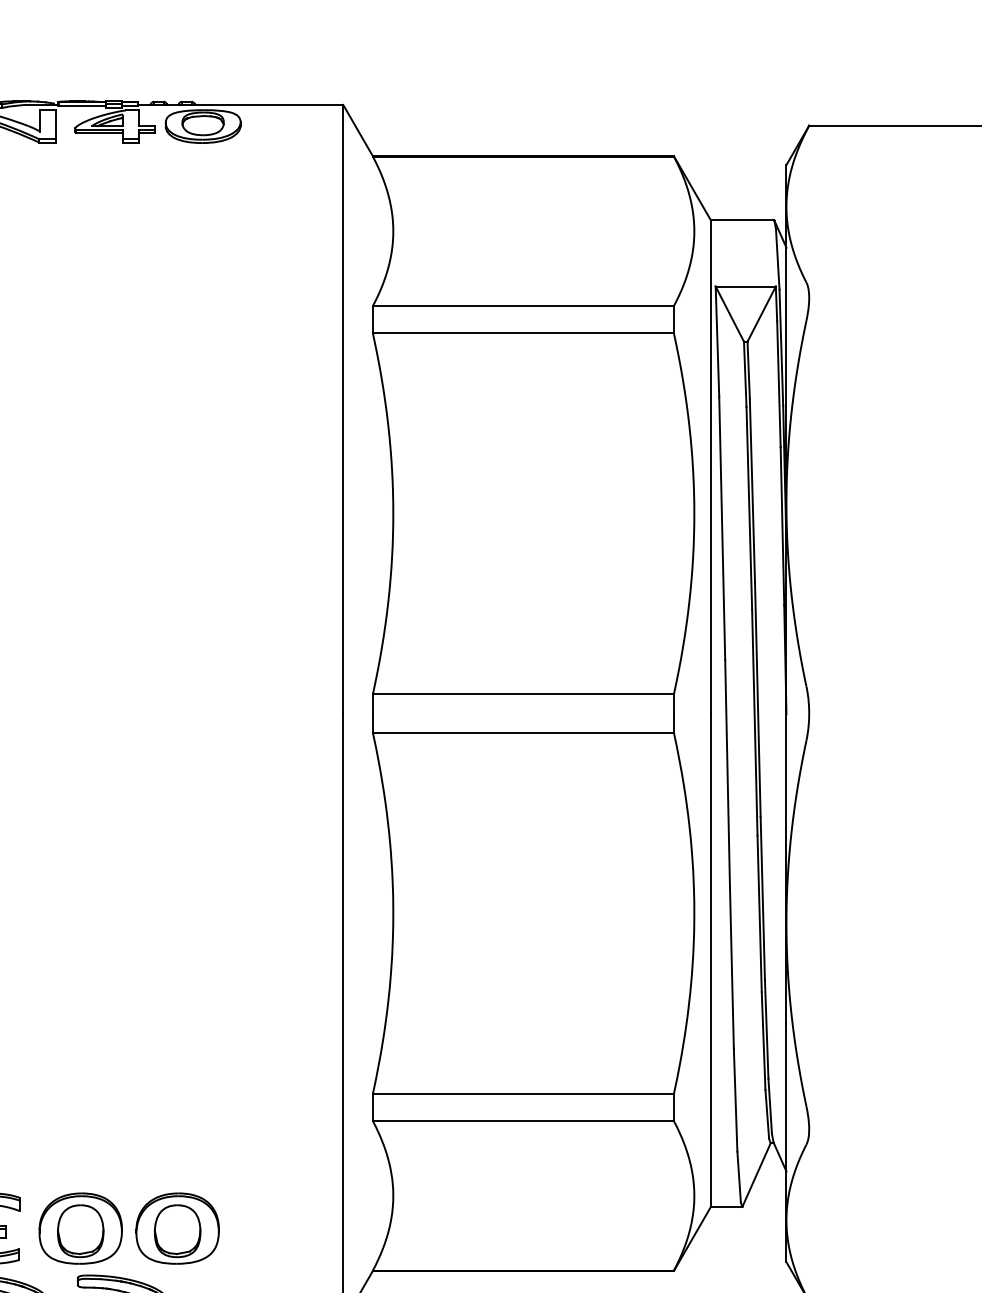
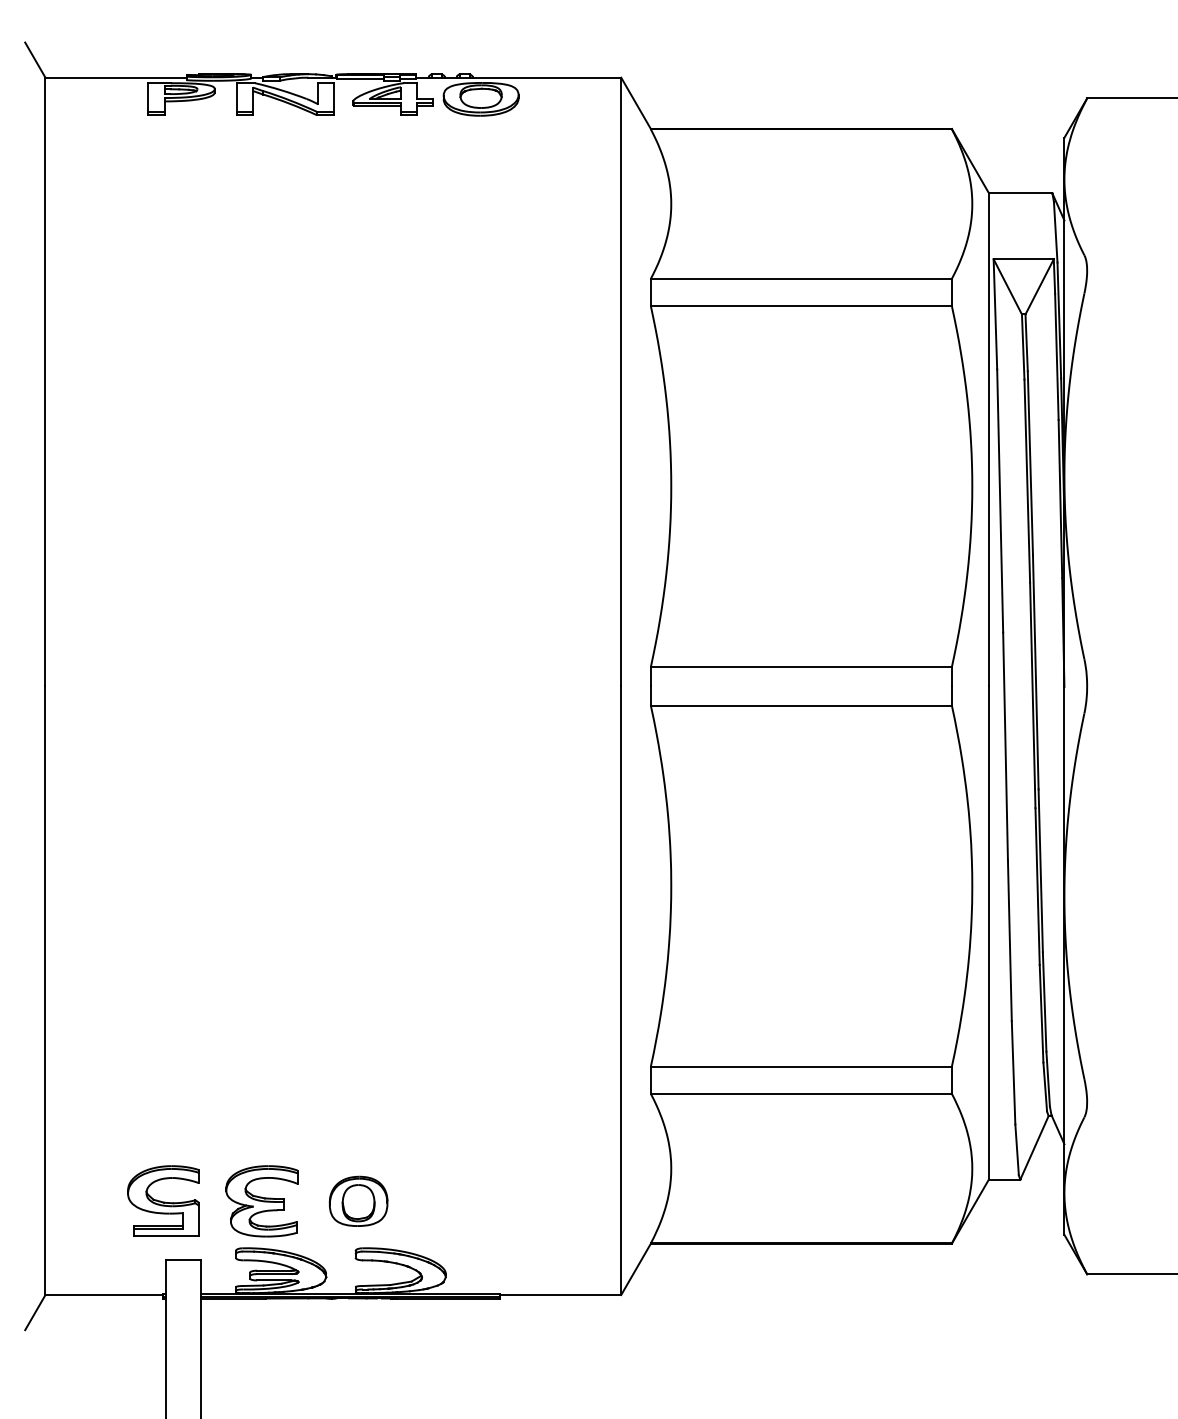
part: (80, 1228) -> (358, 1201), size x0.7
part: (177, 1228) -> (455, 1201), removed

